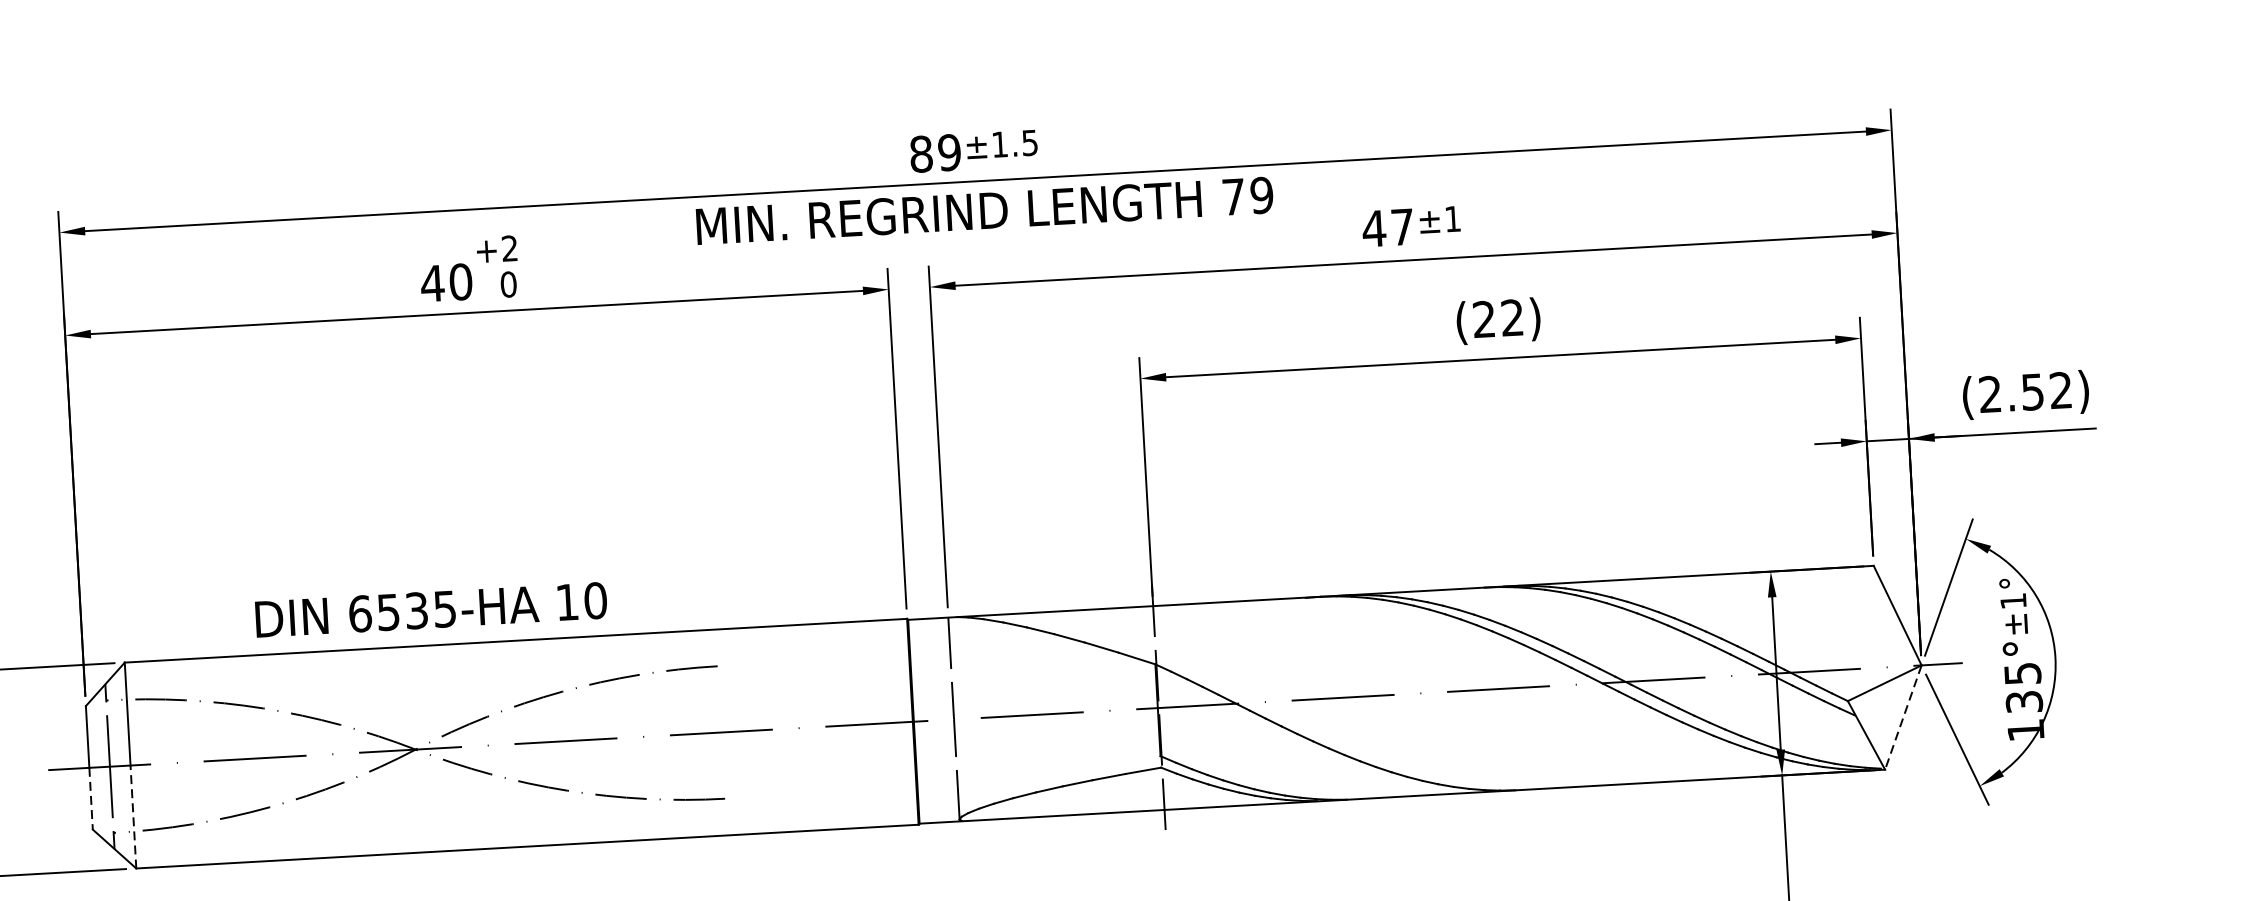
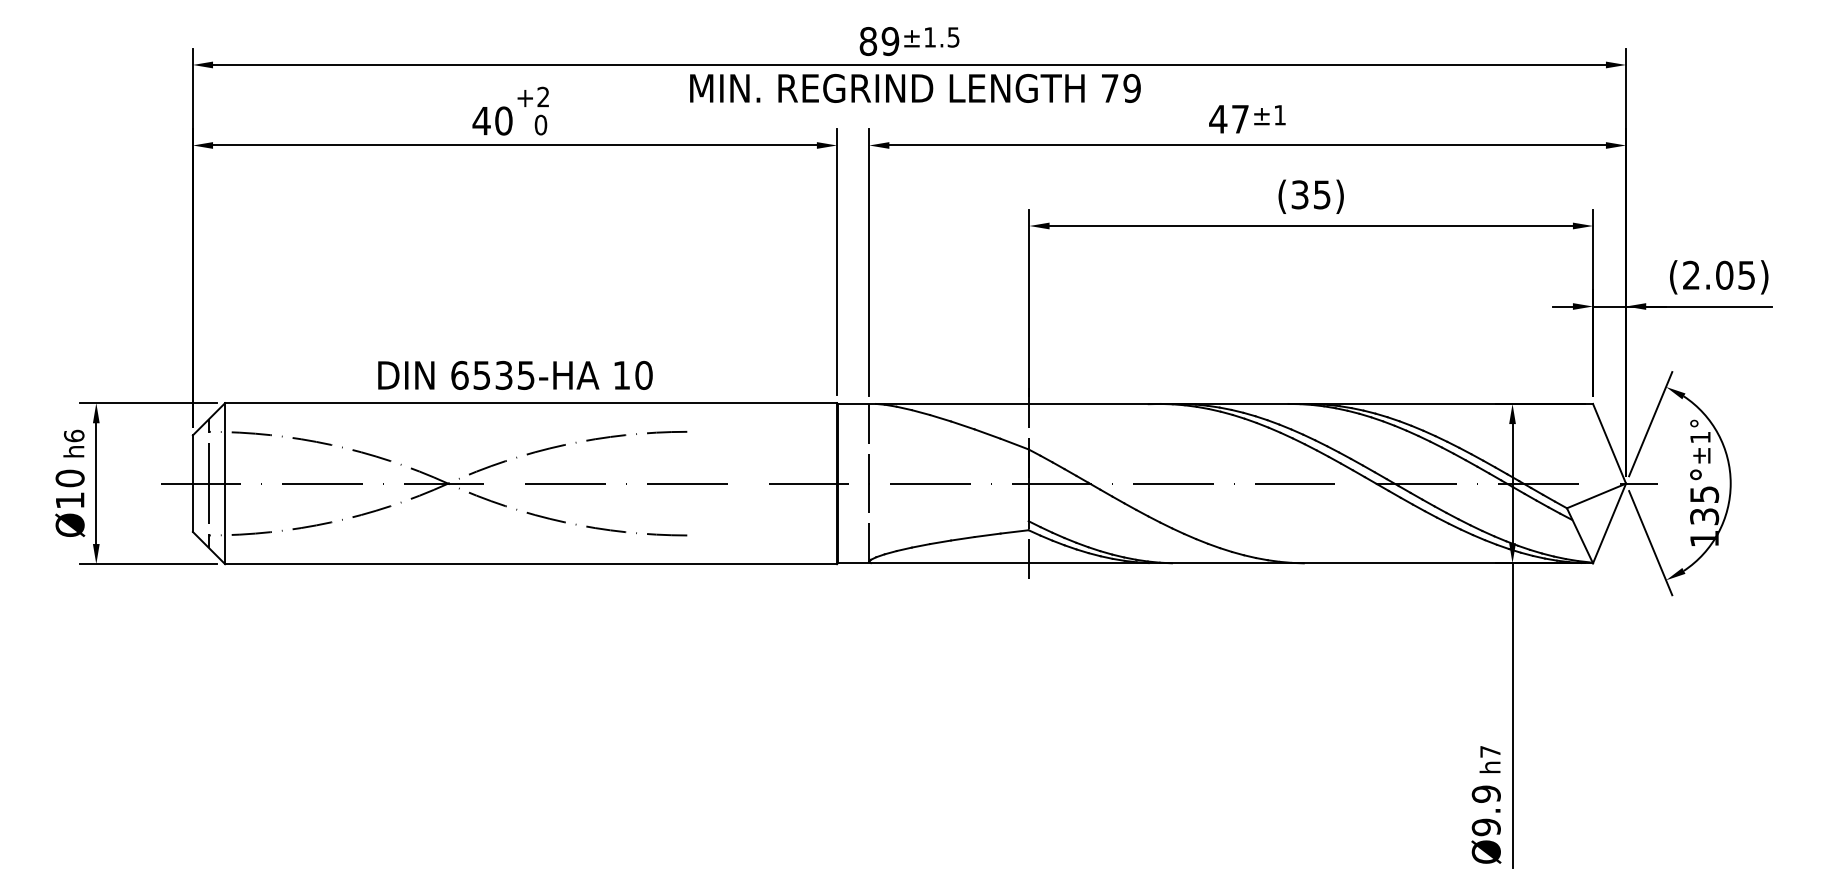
text: (1497, 318) -> (1310, 194), (22) -> (35)
text: (2046, 390) -> (1735, 274), (2.52) -> (2.05)
text: (431, 608) -> (515, 374), moved
line: (1903, 717) -> (1609, 523), dashed -> solid
line: (90, 799) -> (192, 508), dashed -> solid
line: (133, 816) -> (225, 523), dashed -> solid

